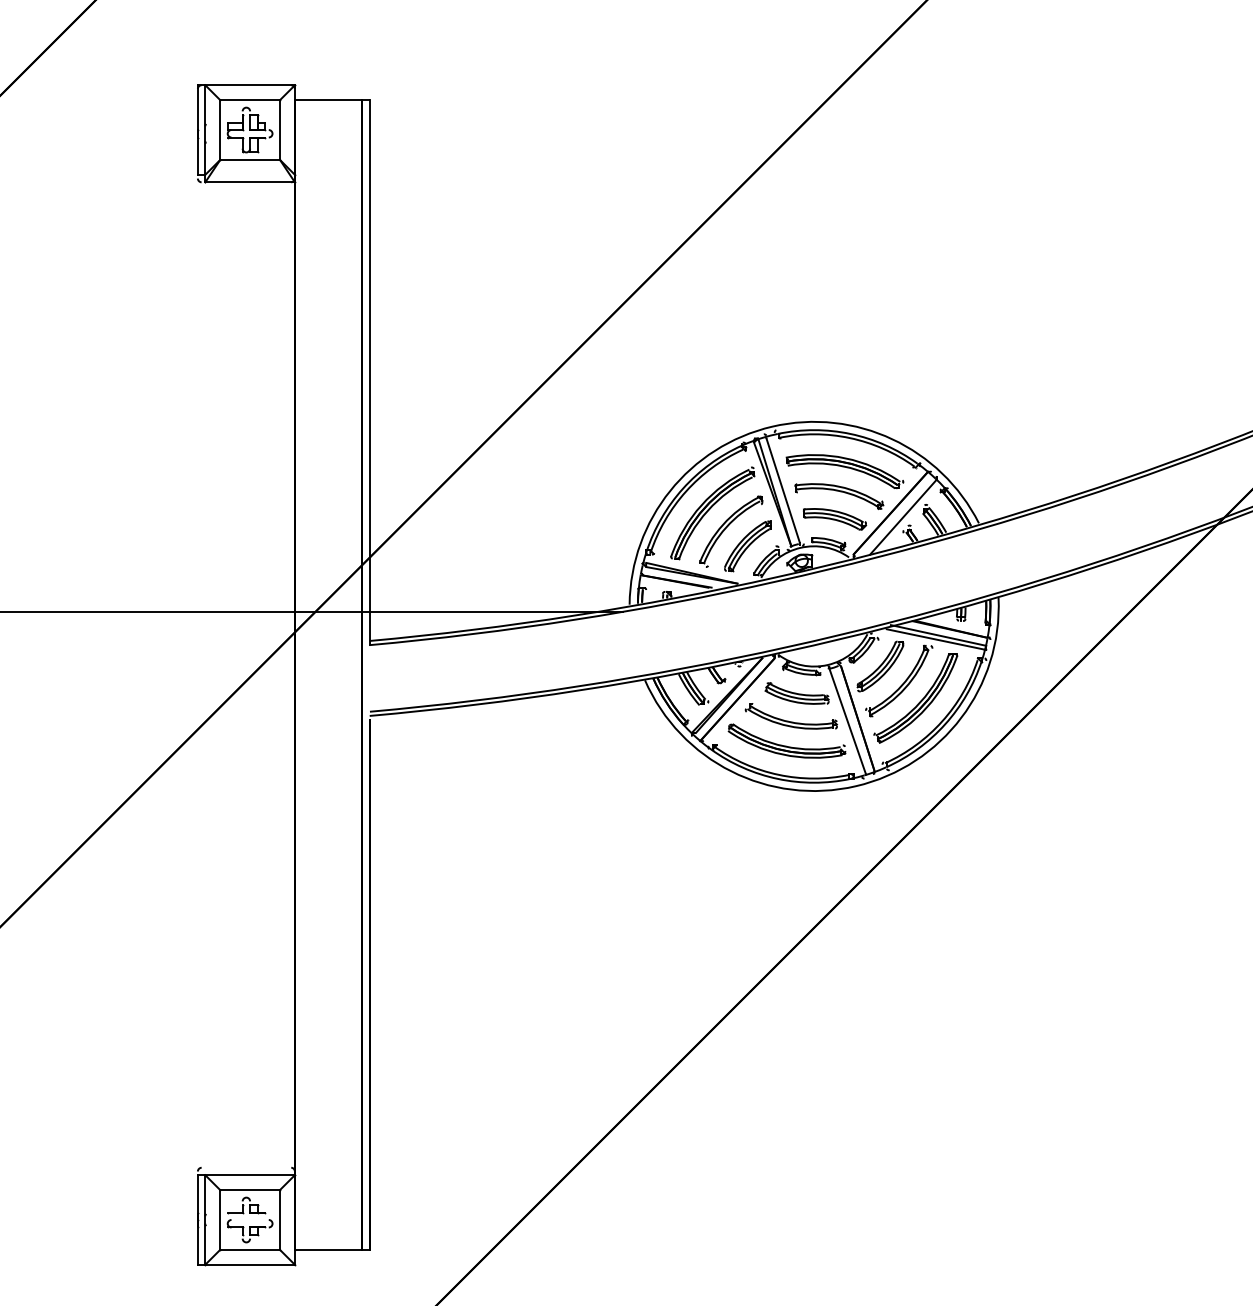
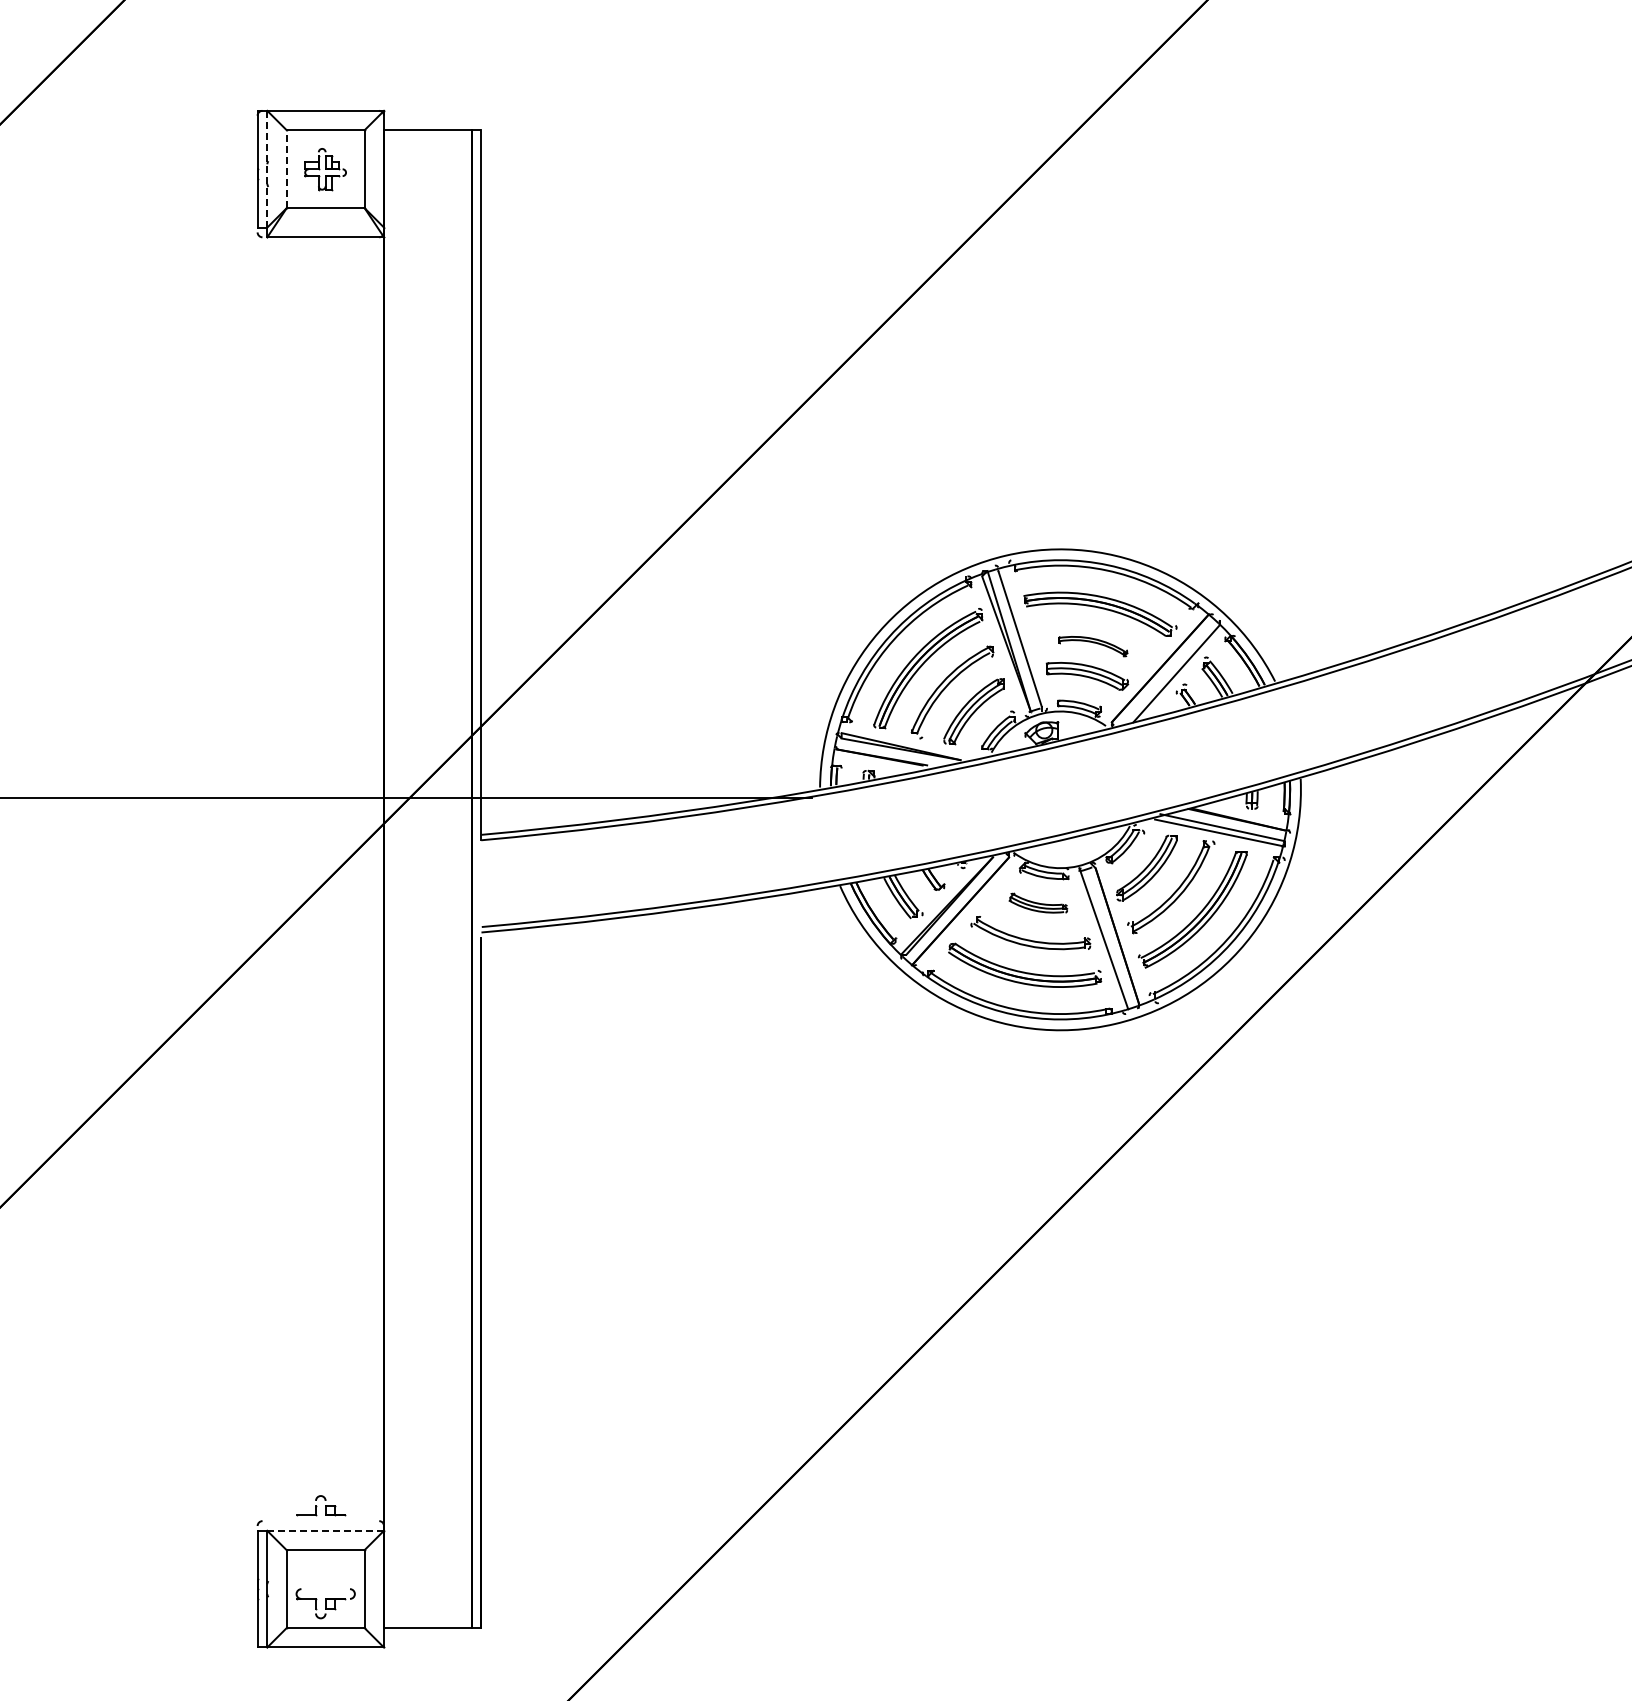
line: (205, 129) -> (267, 168), solid -> dashed
line: (220, 130) -> (286, 169), solid -> dashed
part: (249, 130) -> (325, 169), size x0.7
part: (839, 496) -> (1093, 646), size x0.6
part: (797, 692) -> (1038, 902), size x0.7
line: (250, 1174) -> (326, 1530), solid -> dashed
part: (246, 1204) -> (321, 1505), moved

